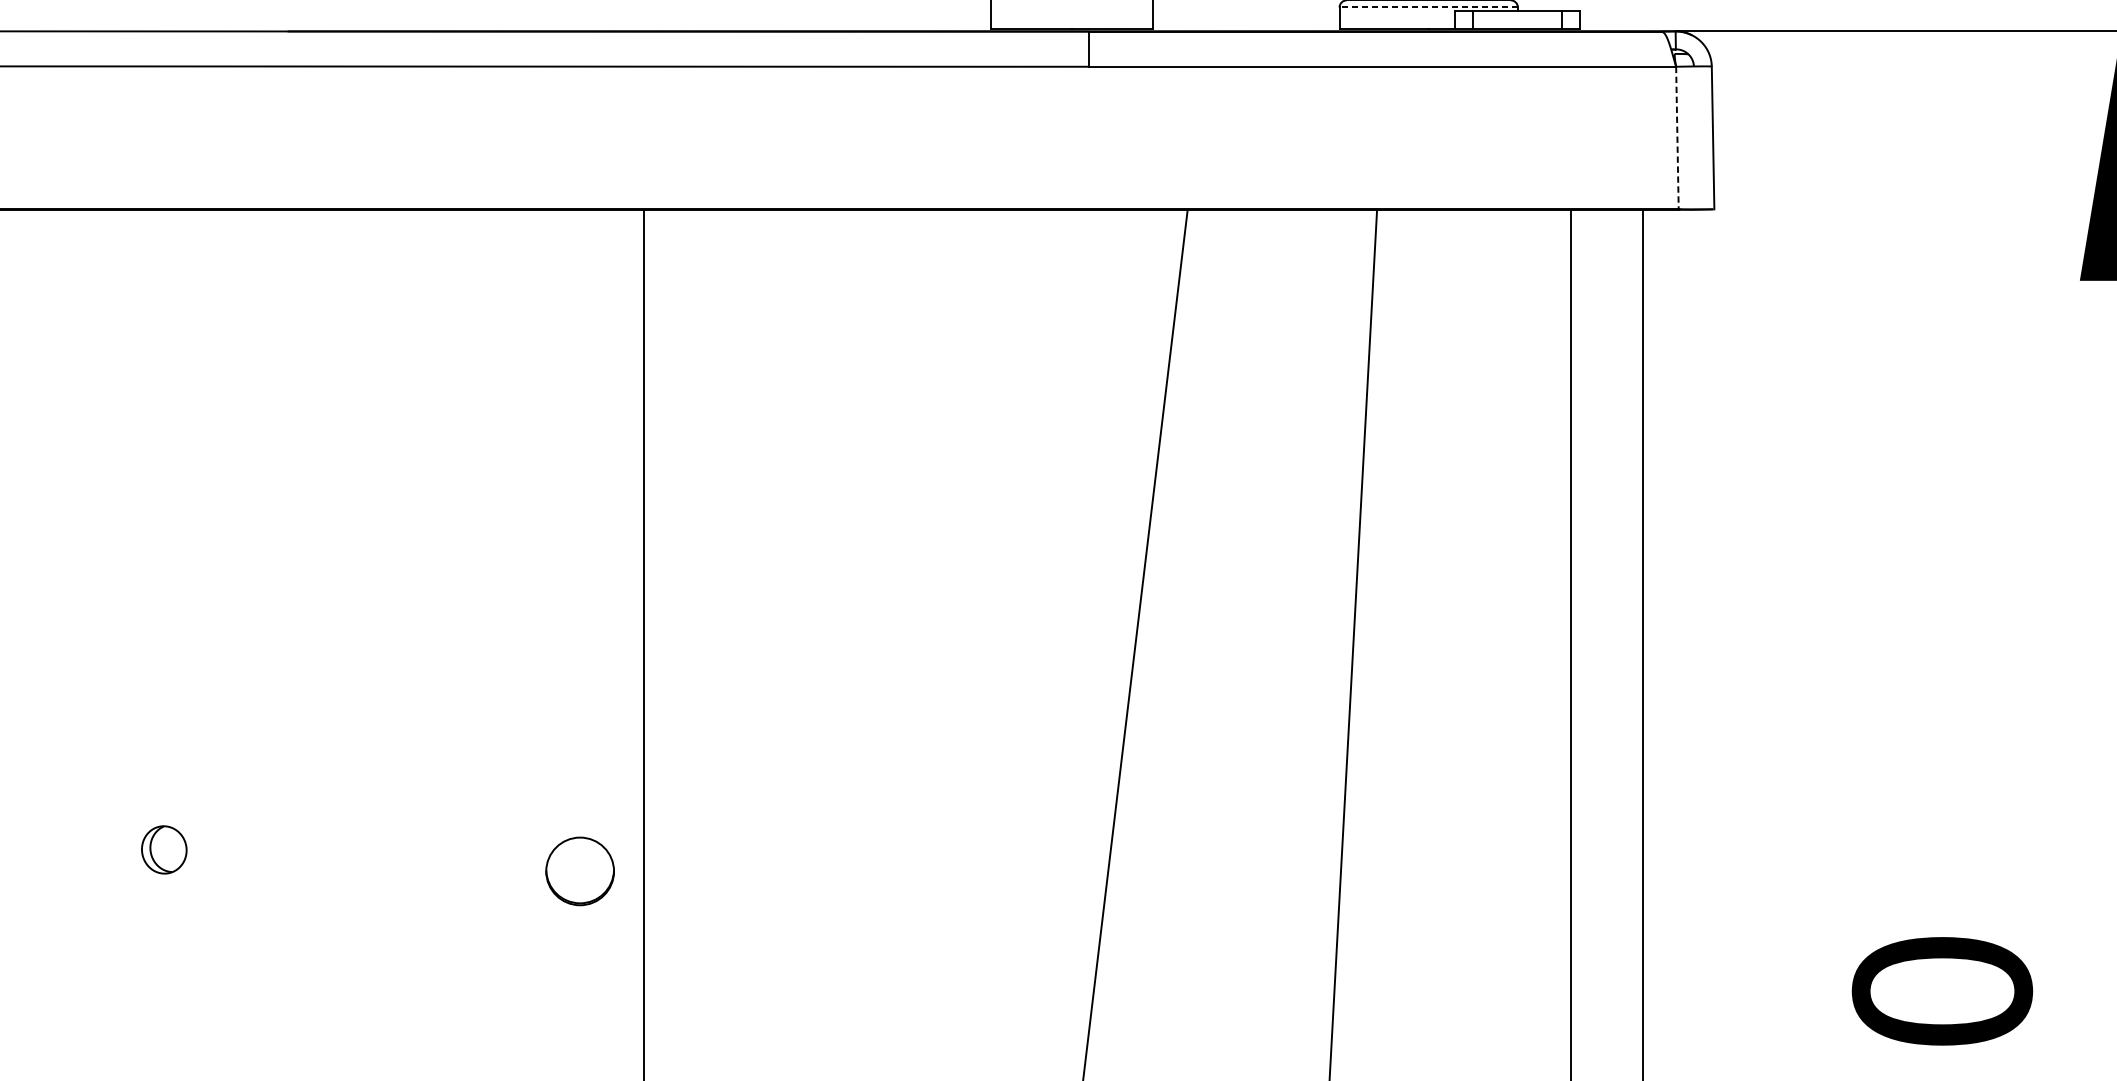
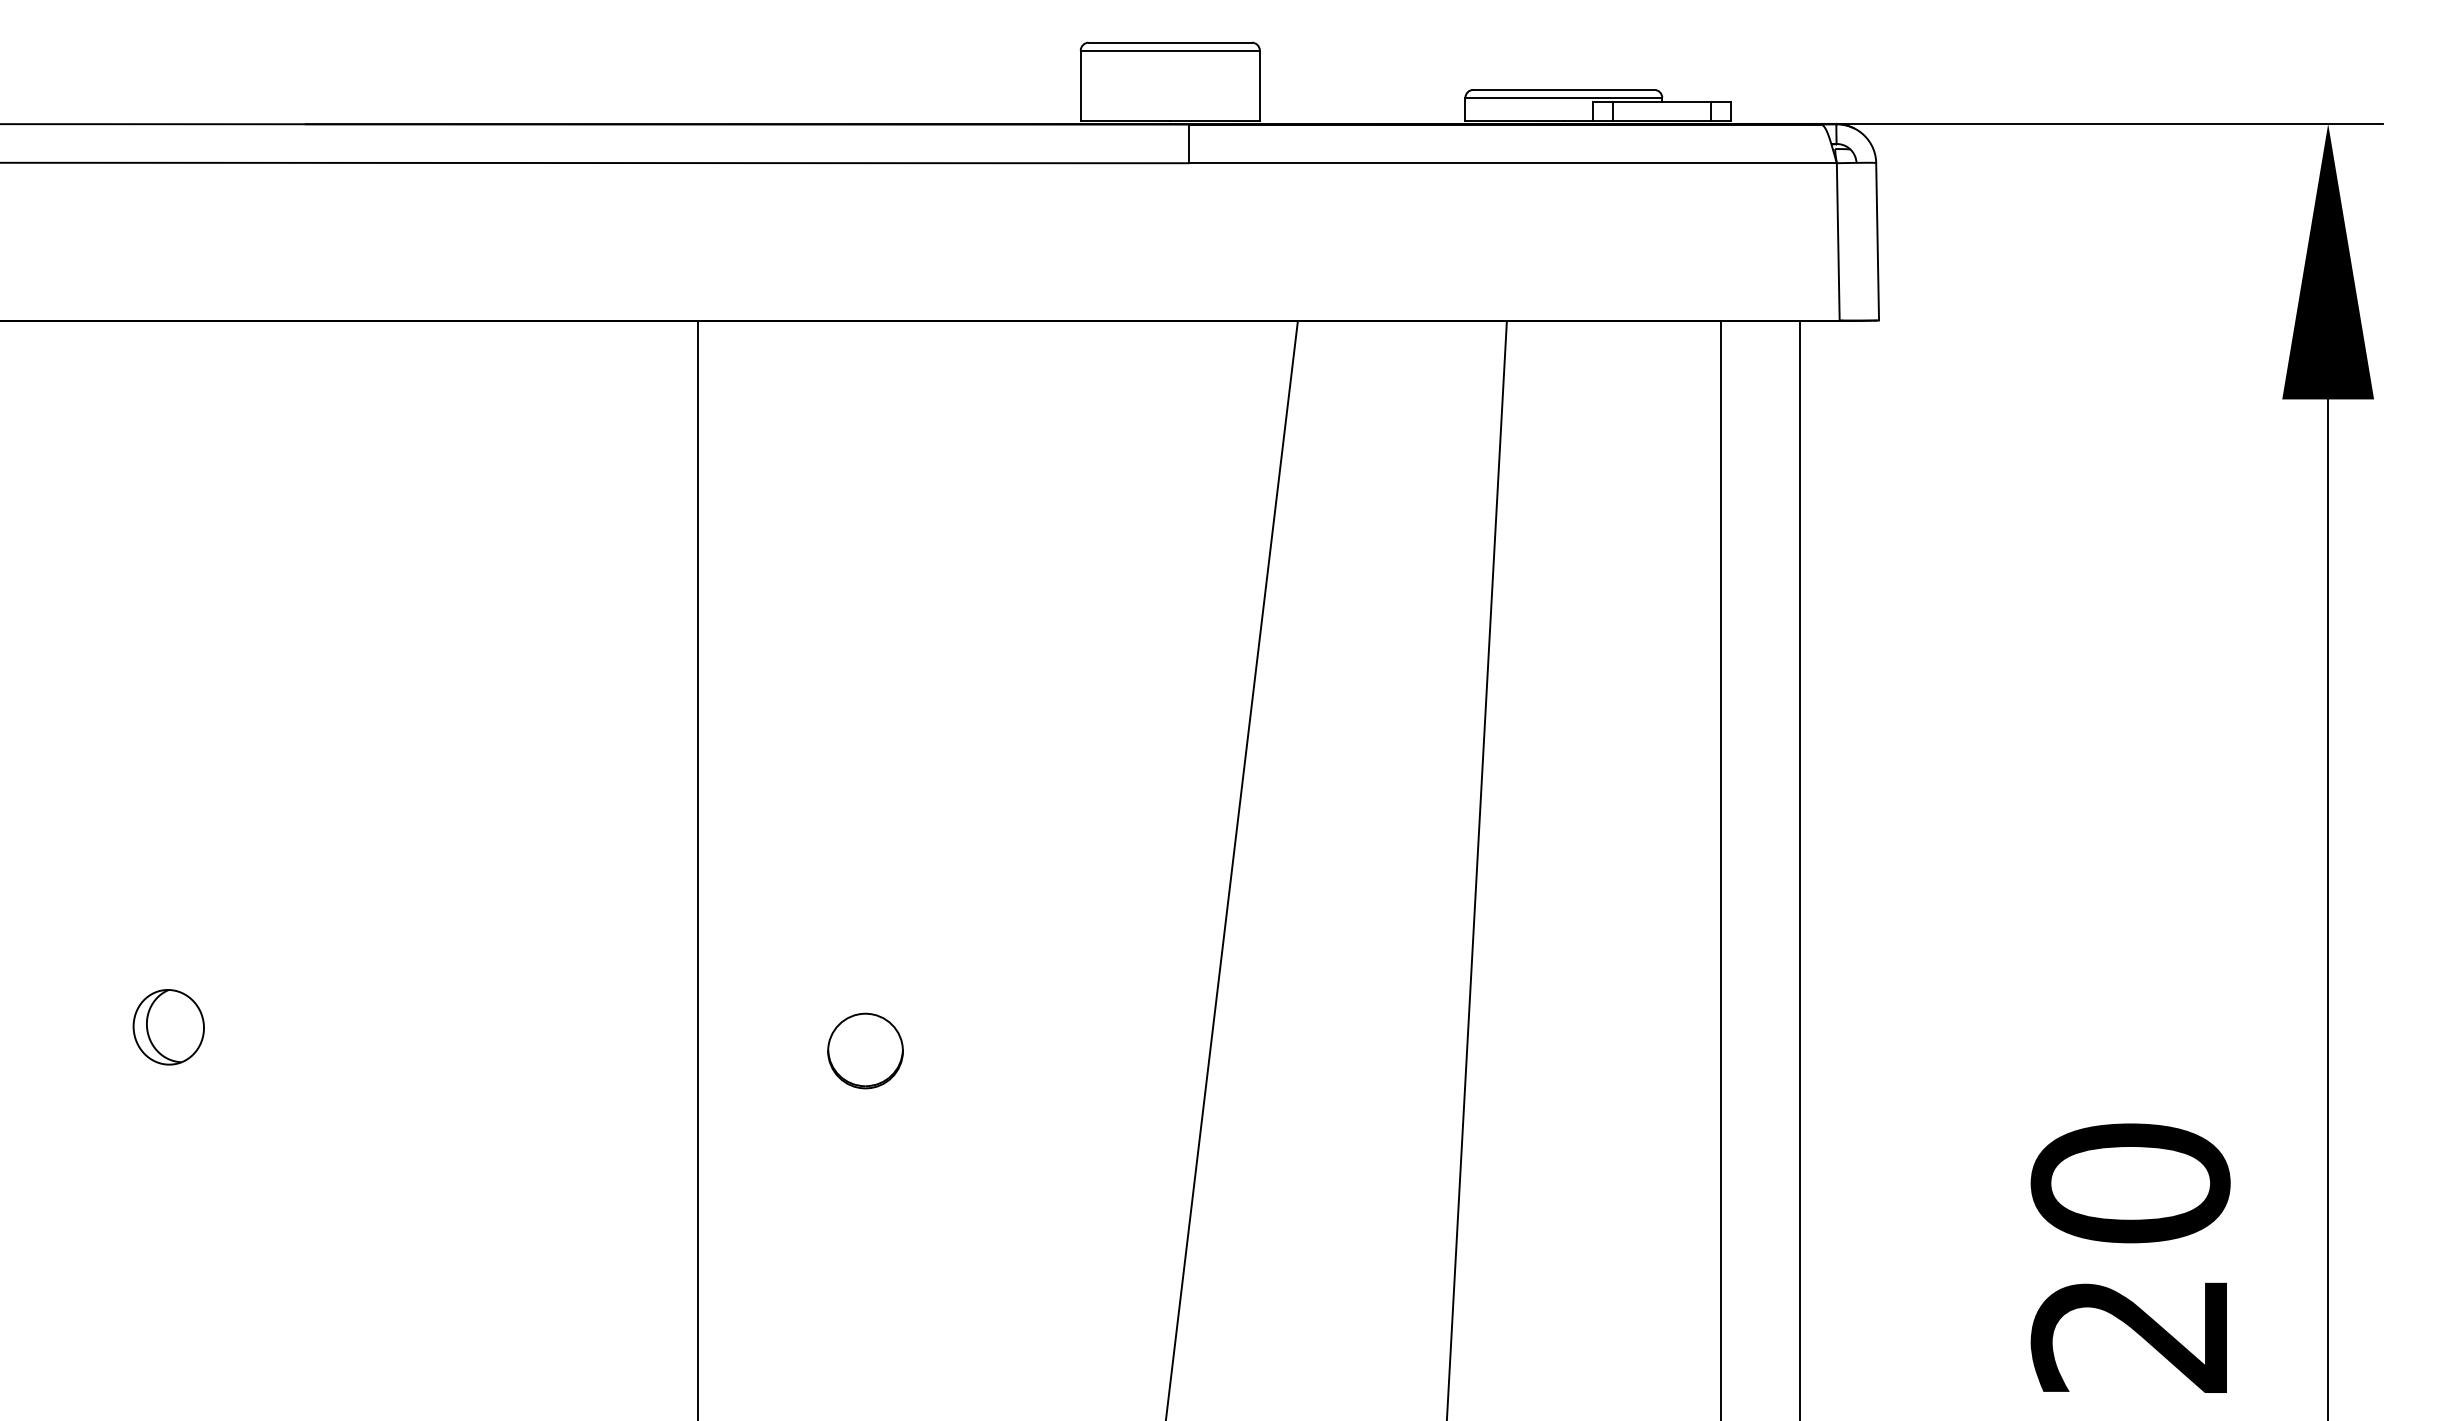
line: (1428, 7) -> (1563, 97), dashed -> solid
line: (1677, 137) -> (1838, 241), dashed -> solid
part: (164, 850) -> (168, 1027), size x1.43
part: (580, 870) -> (865, 1050), moved

